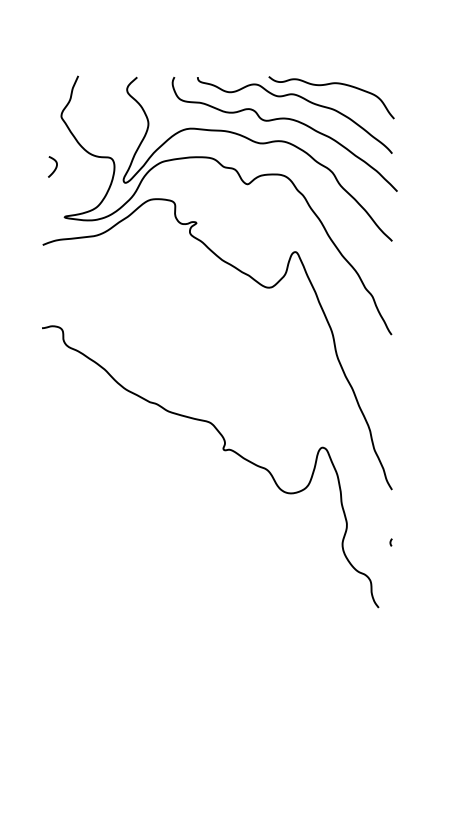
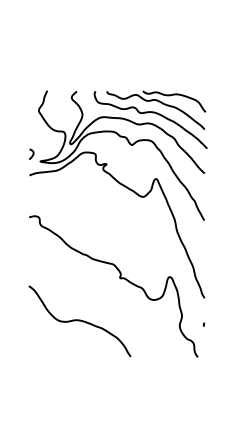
curve: (54, 165) -> (32, 153), moved
curve: (142, 536) -> (79, 321), added

